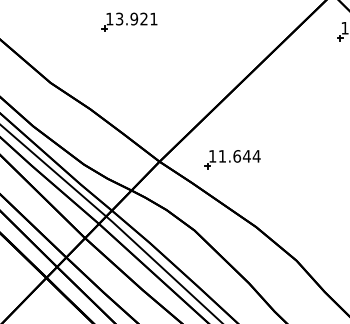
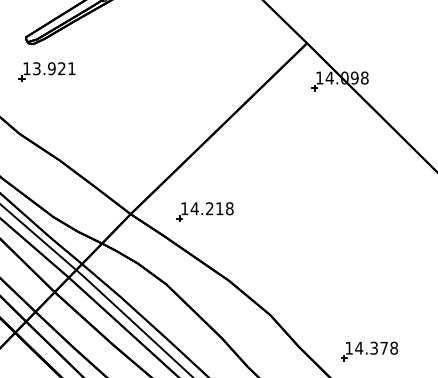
part: (129, 21) -> (46, 71), moved
text: (238, 156) -> (211, 208), 11.644 -> 14.218

